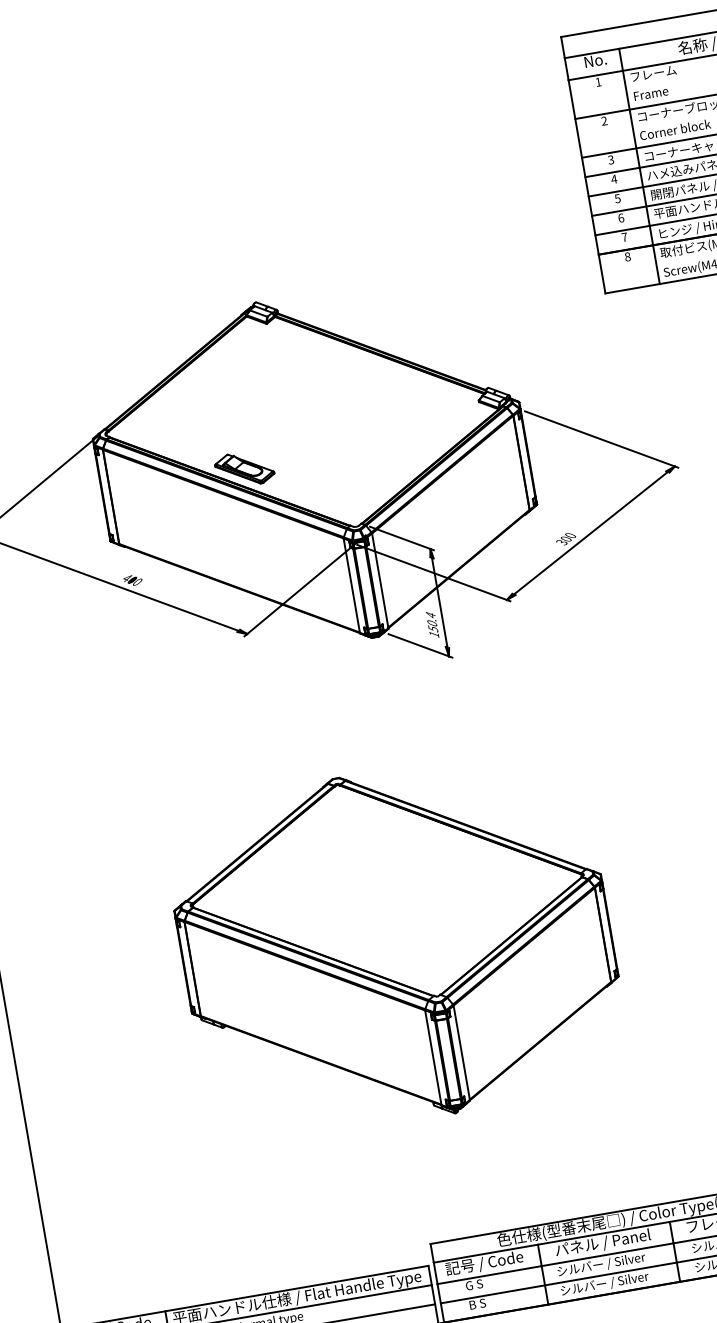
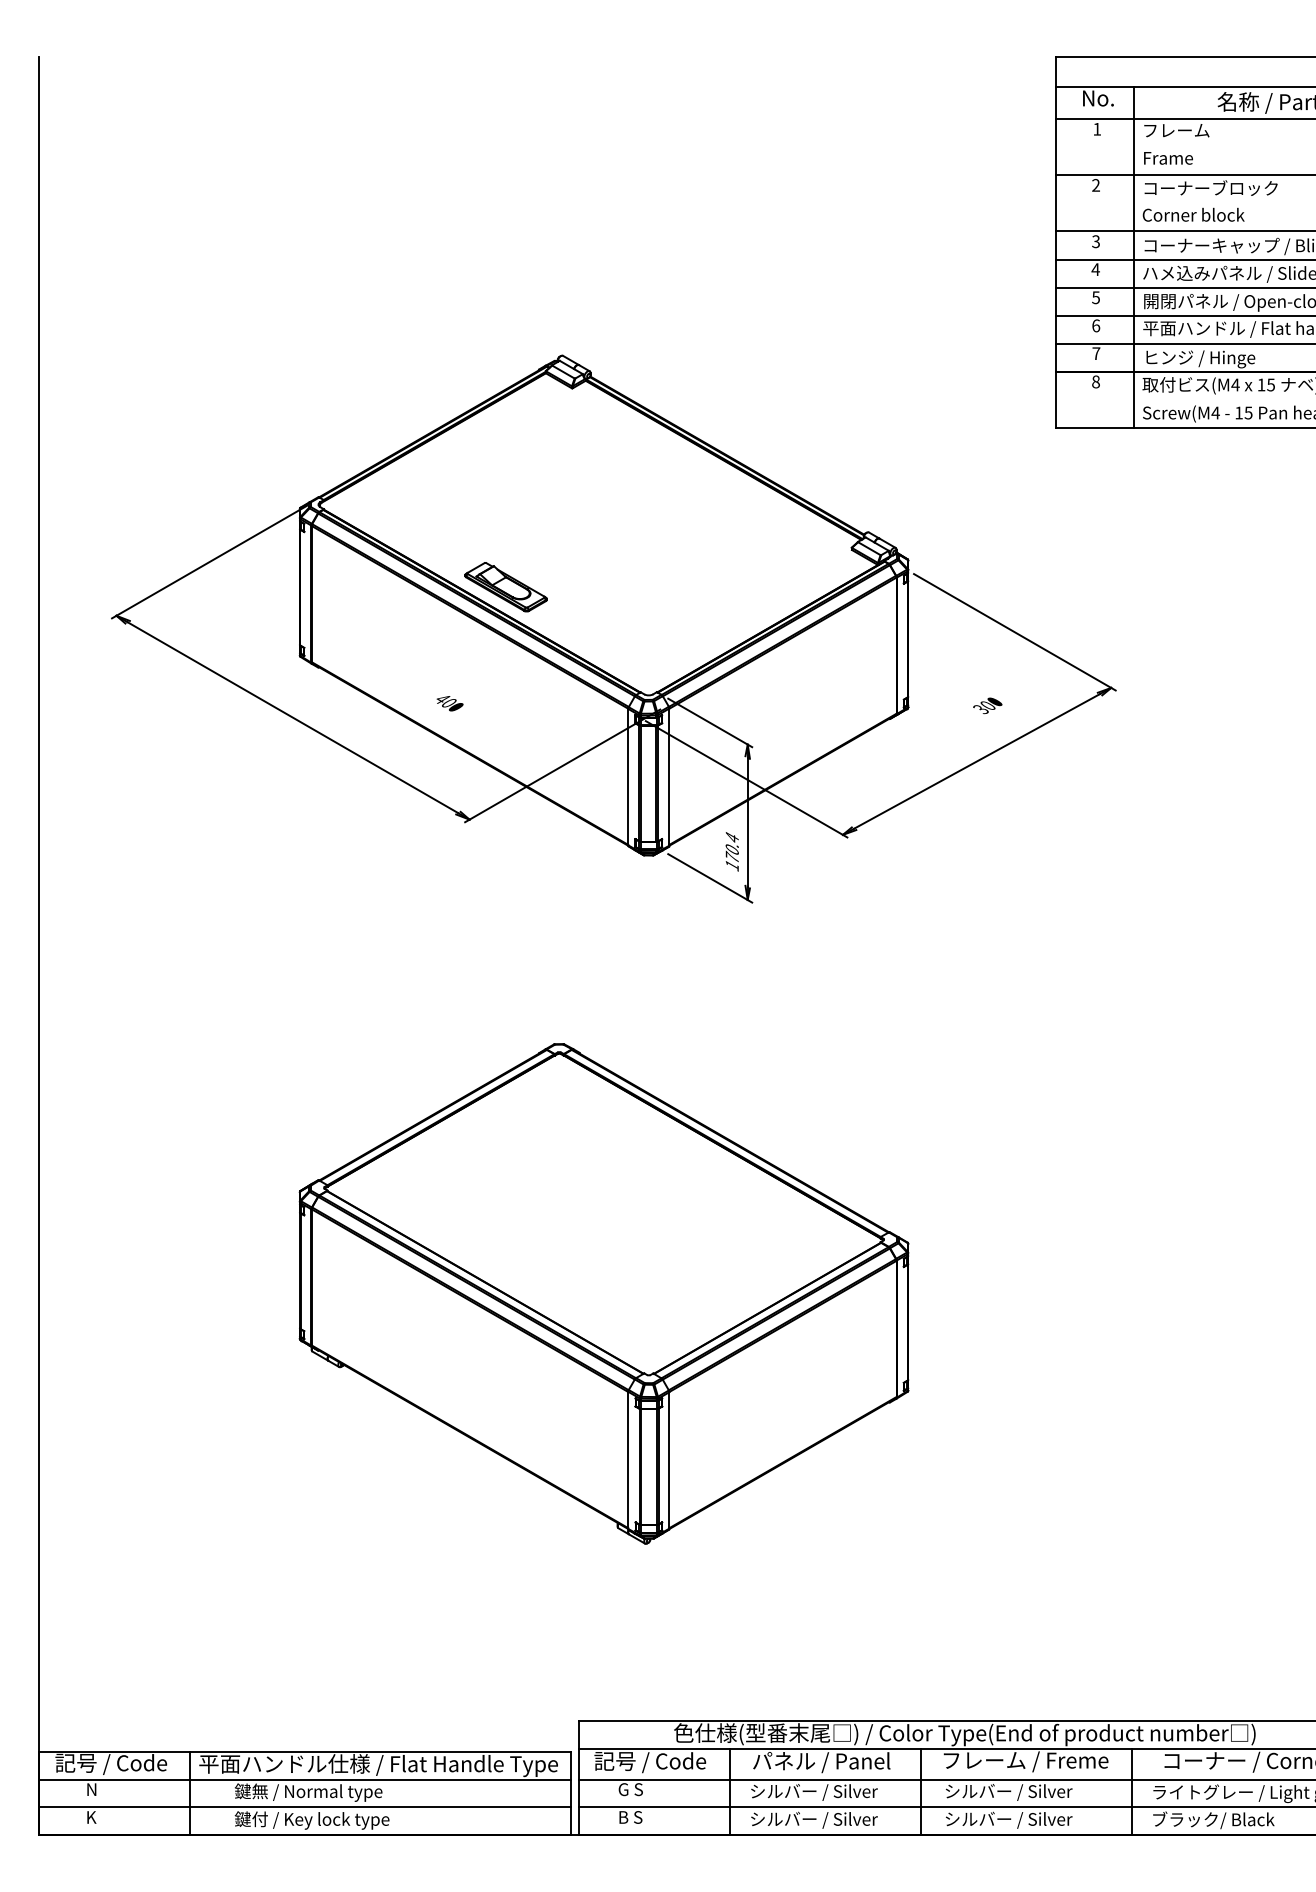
text: (565, 539) -> (987, 705), moved
text: (132, 580) -> (449, 703), moved
text: (432, 628) -> (731, 856), 150.4 -> 170.4

